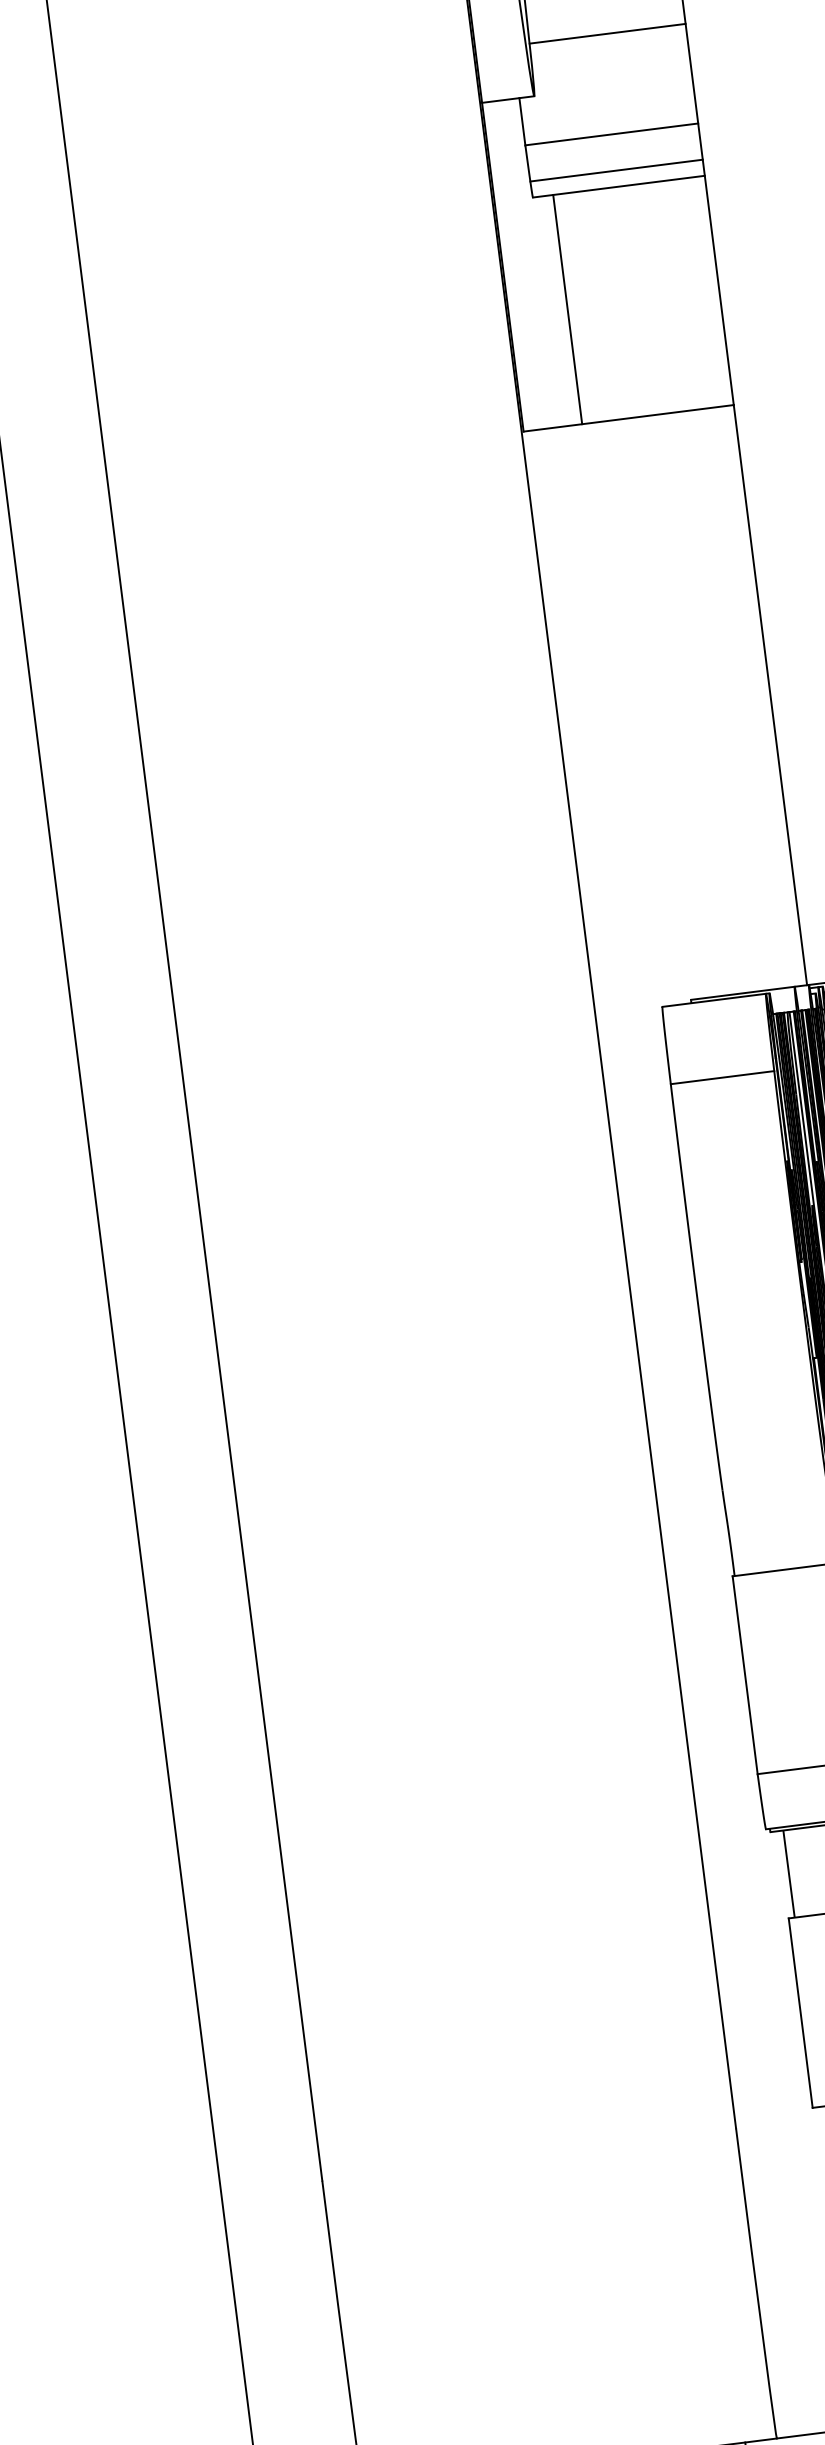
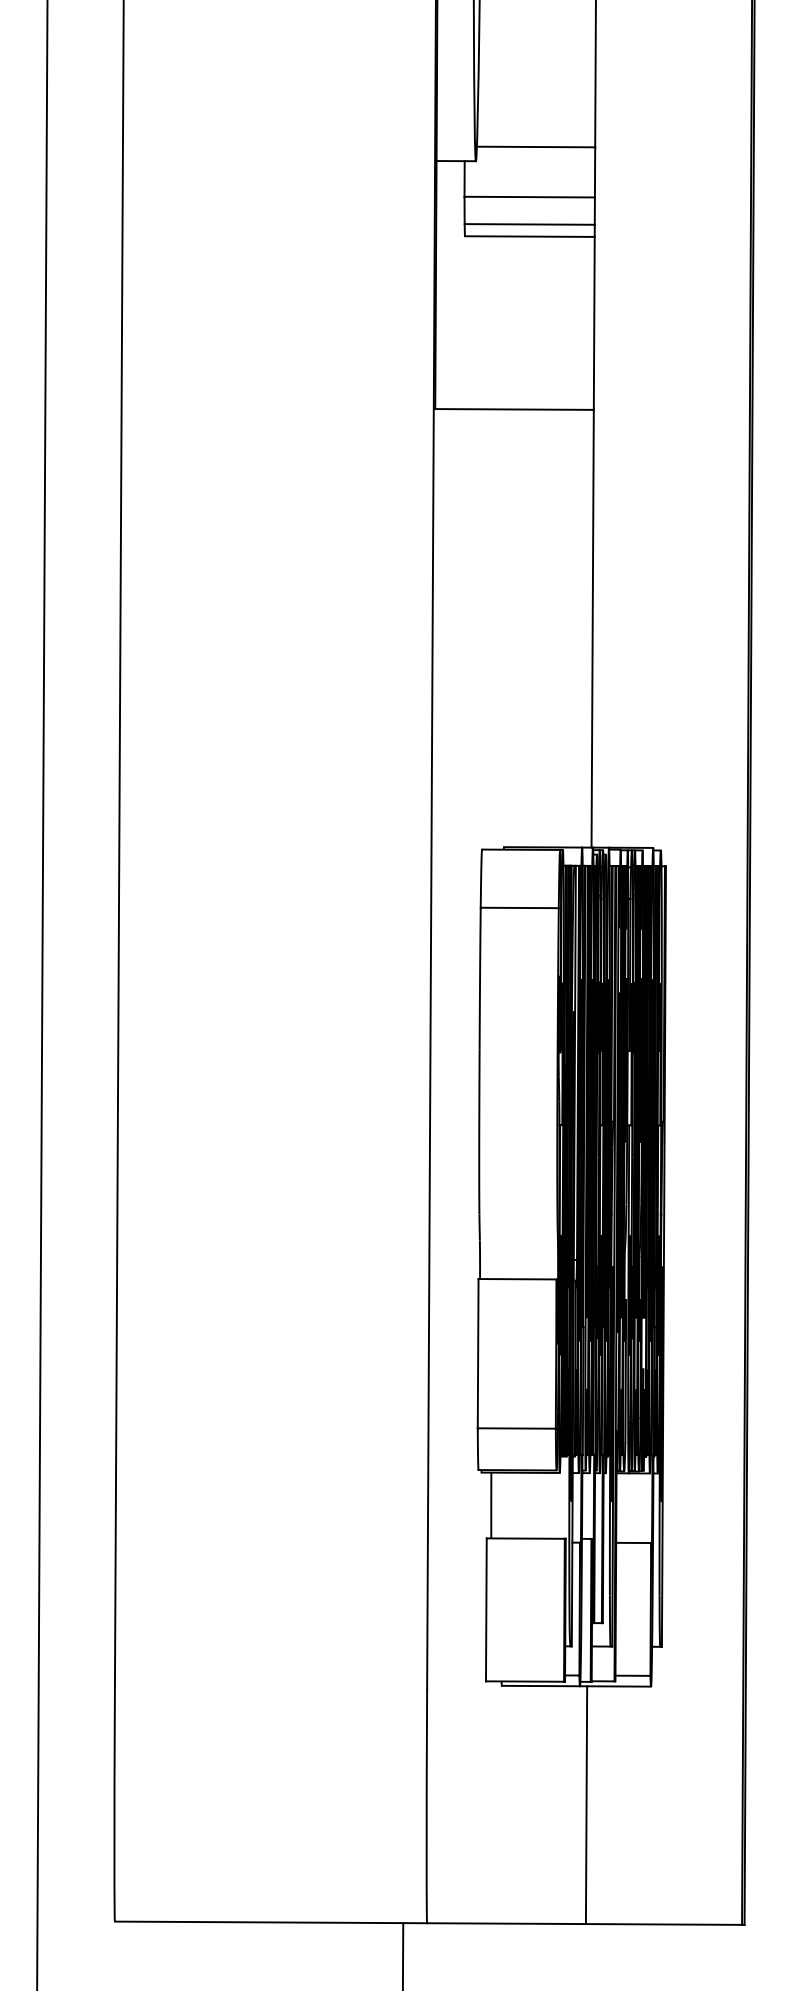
line: (607, 33) -> (536, 146), moved
line: (567, 309) -> (479, 322), removed

